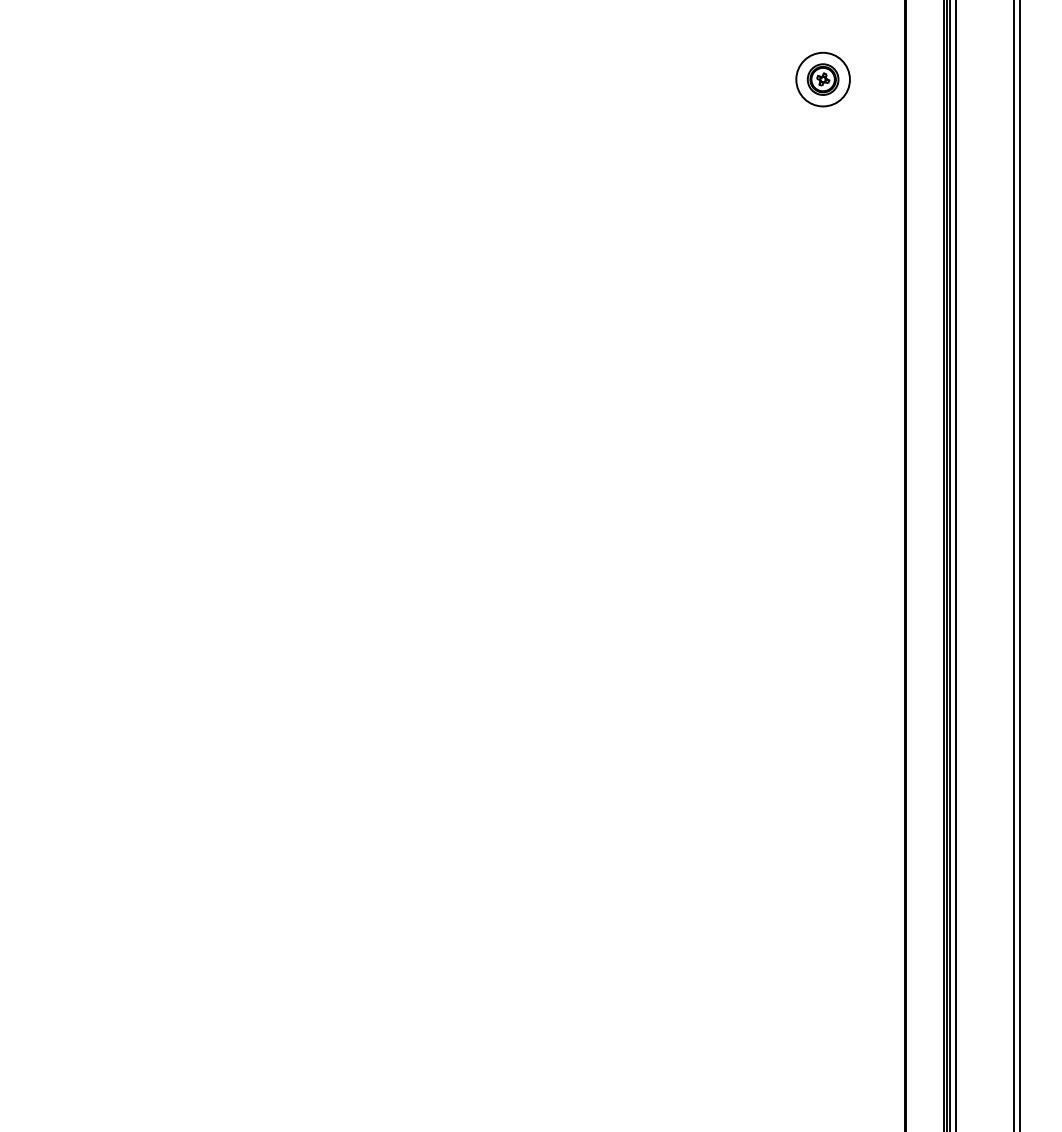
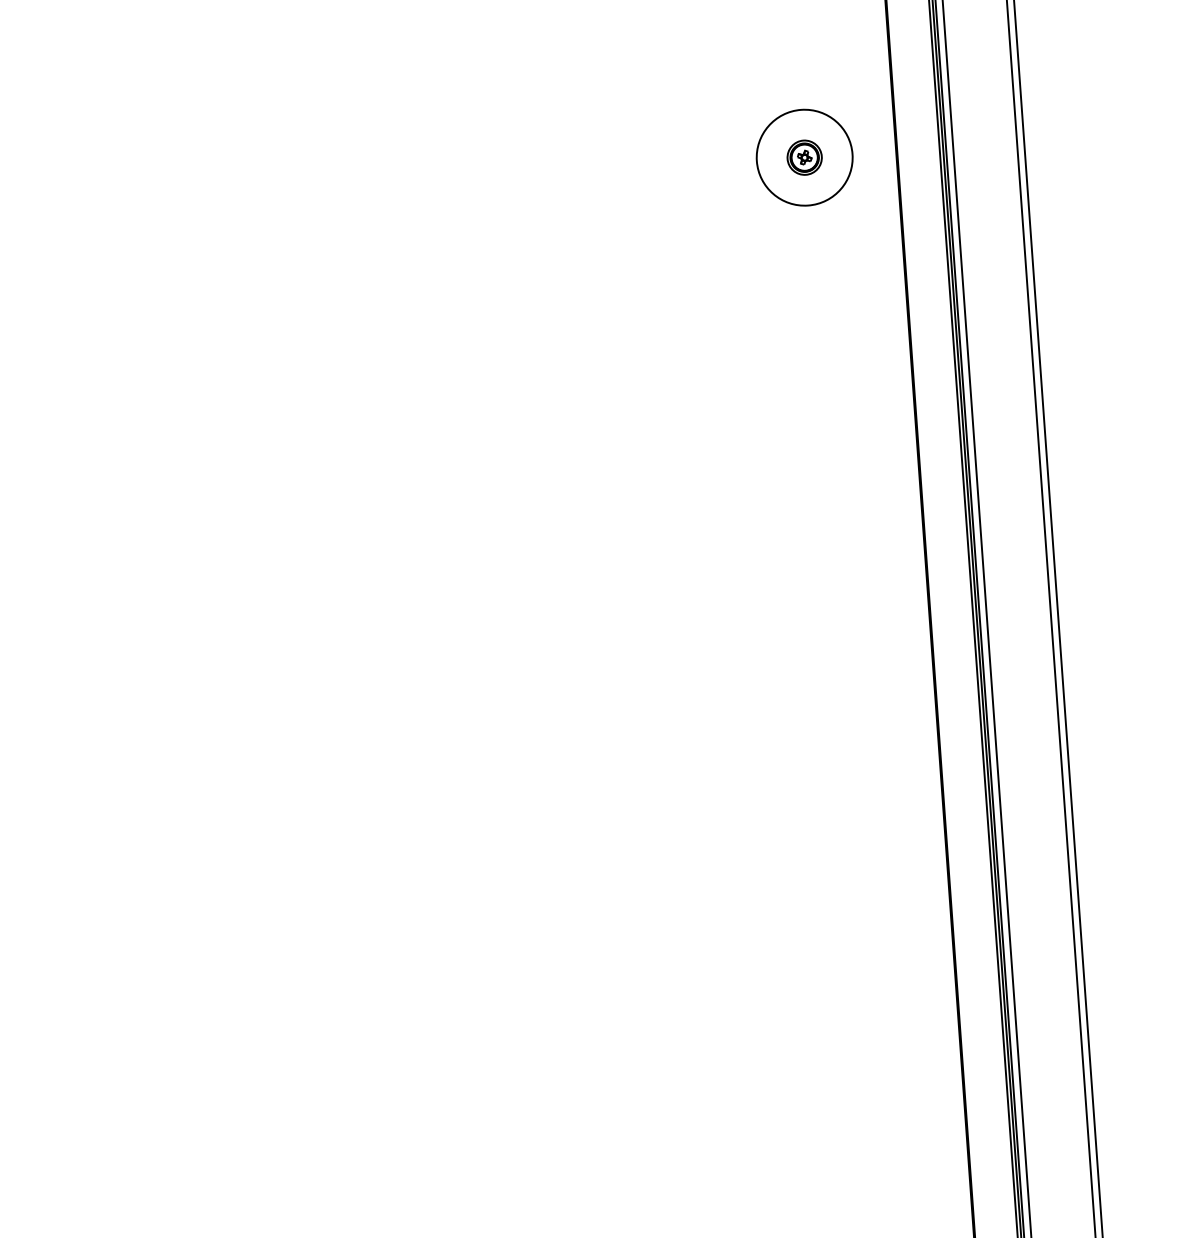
circle: (822, 79) -> (803, 157), size x1.6

